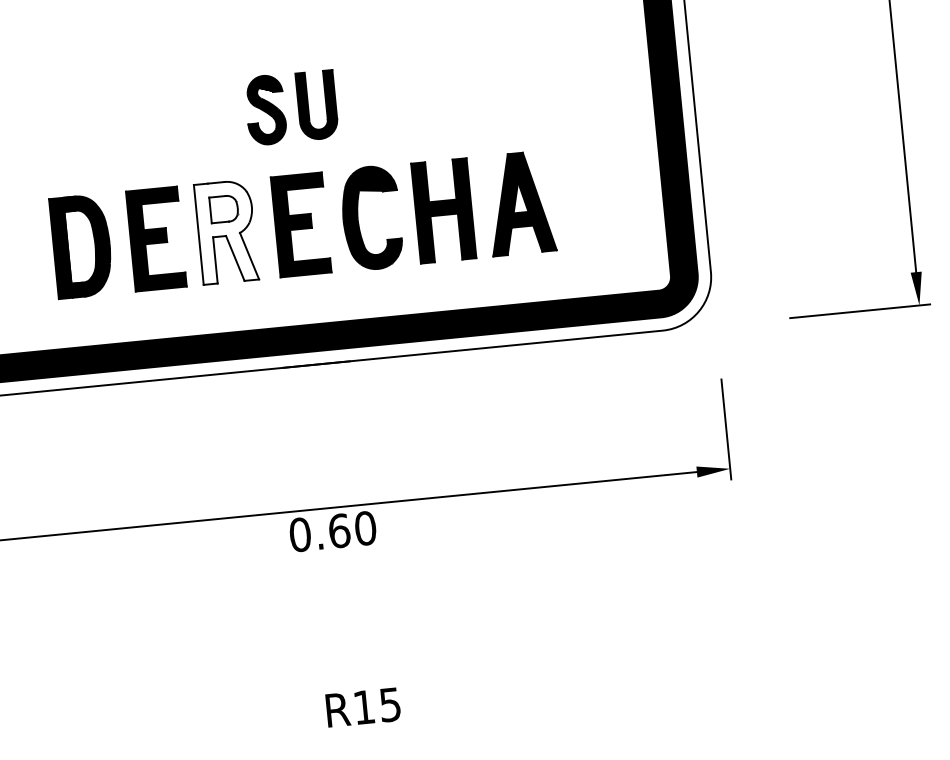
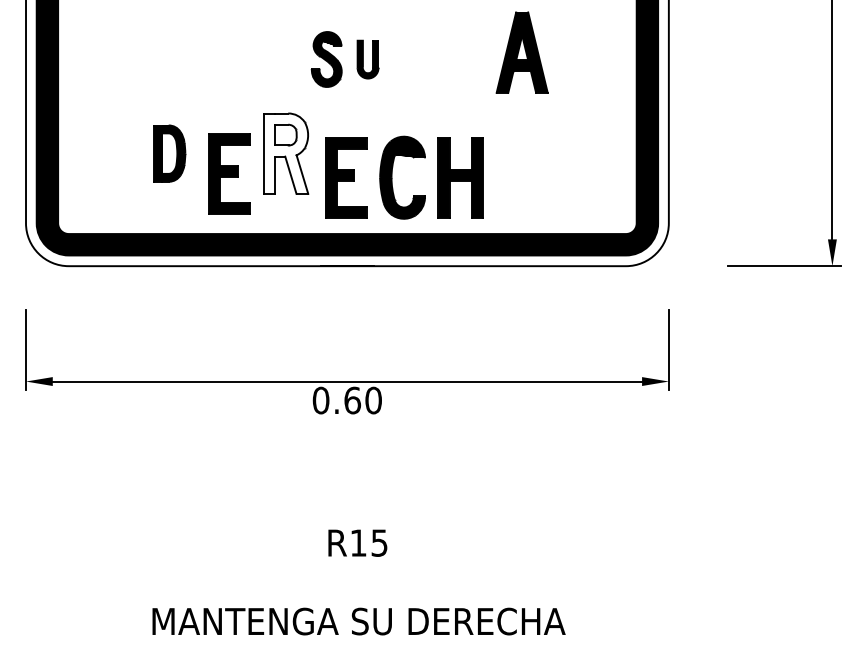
part: (316, 105) -> (367, 59), size x0.7
part: (519, 203) -> (521, 52), moved
part: (358, 219) -> (392, 177), moved
part: (156, 238) -> (229, 173), moved
part: (81, 246) -> (169, 153), size x0.7

